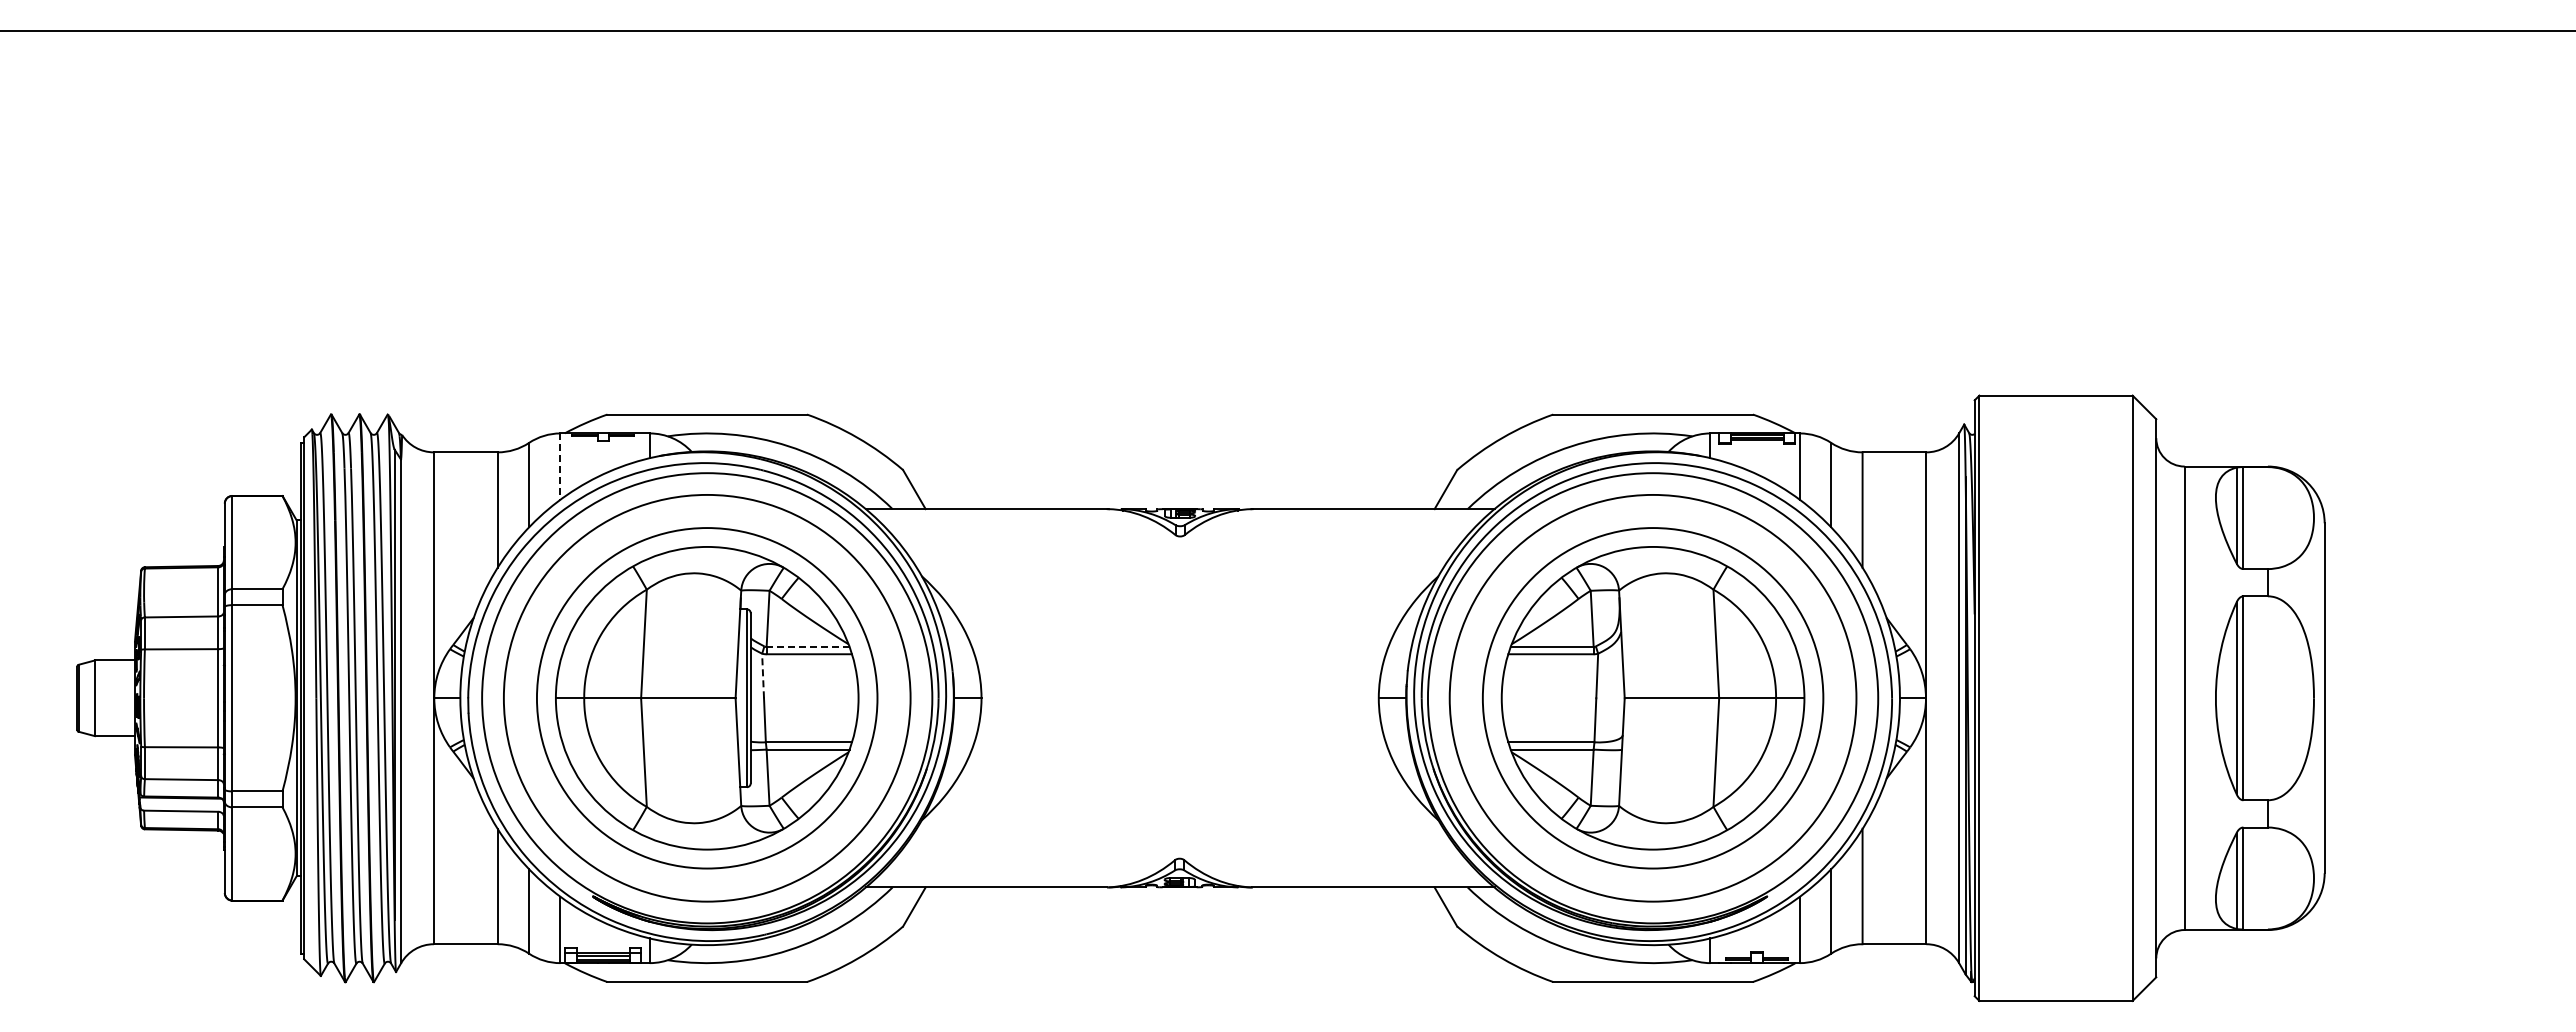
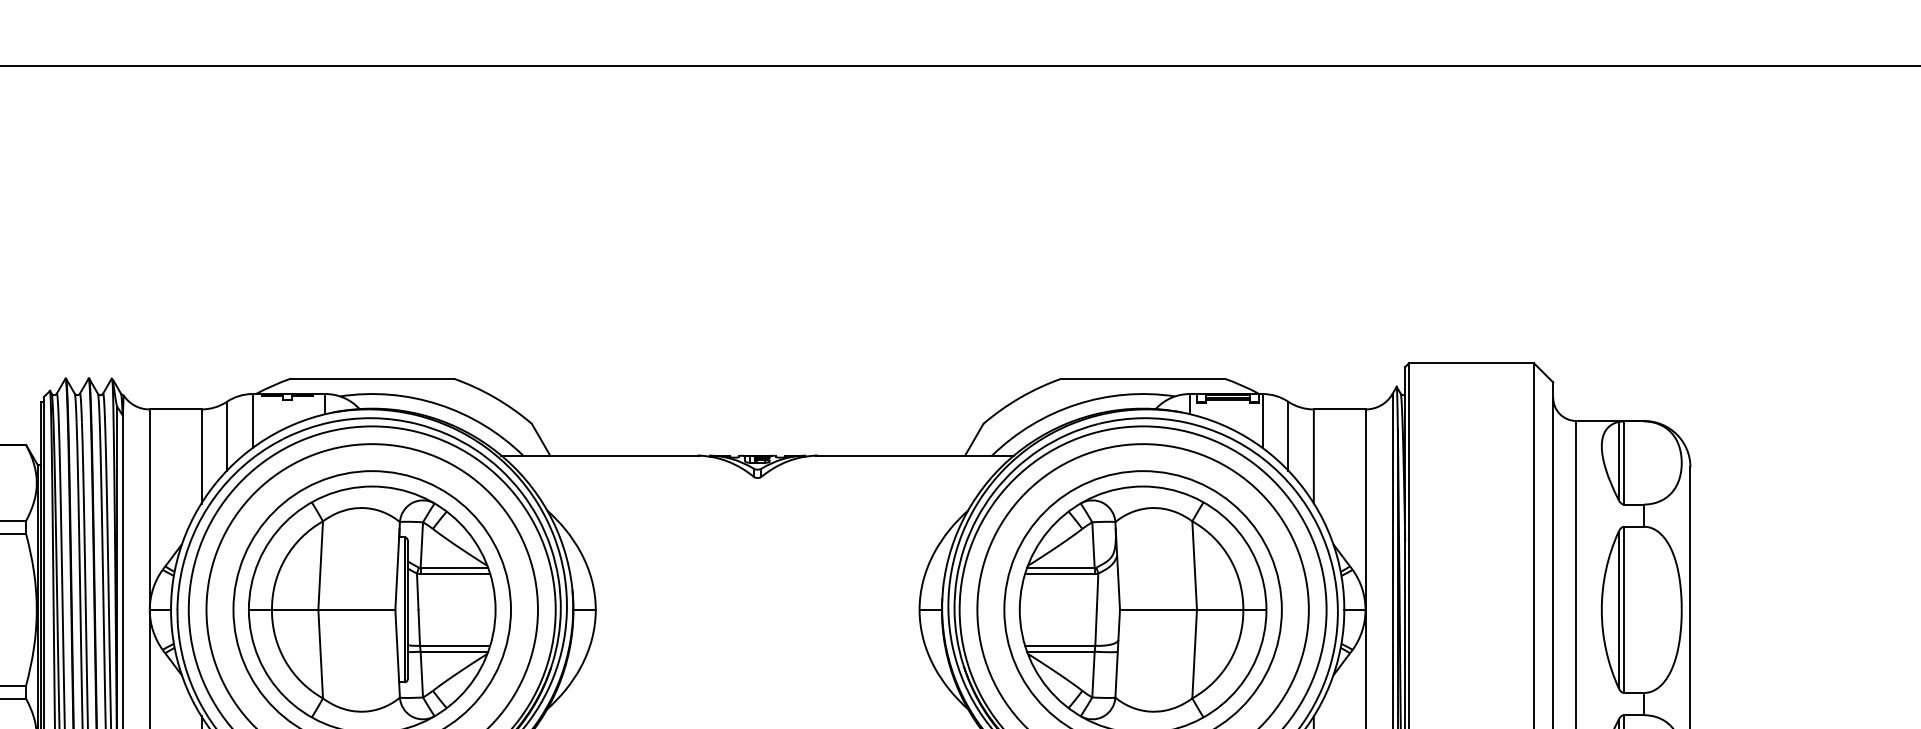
line: (560, 467) -> (252, 421), dashed -> solid
line: (807, 646) -> (453, 567), dashed -> solid
line: (763, 675) -> (418, 591), dashed -> solid

